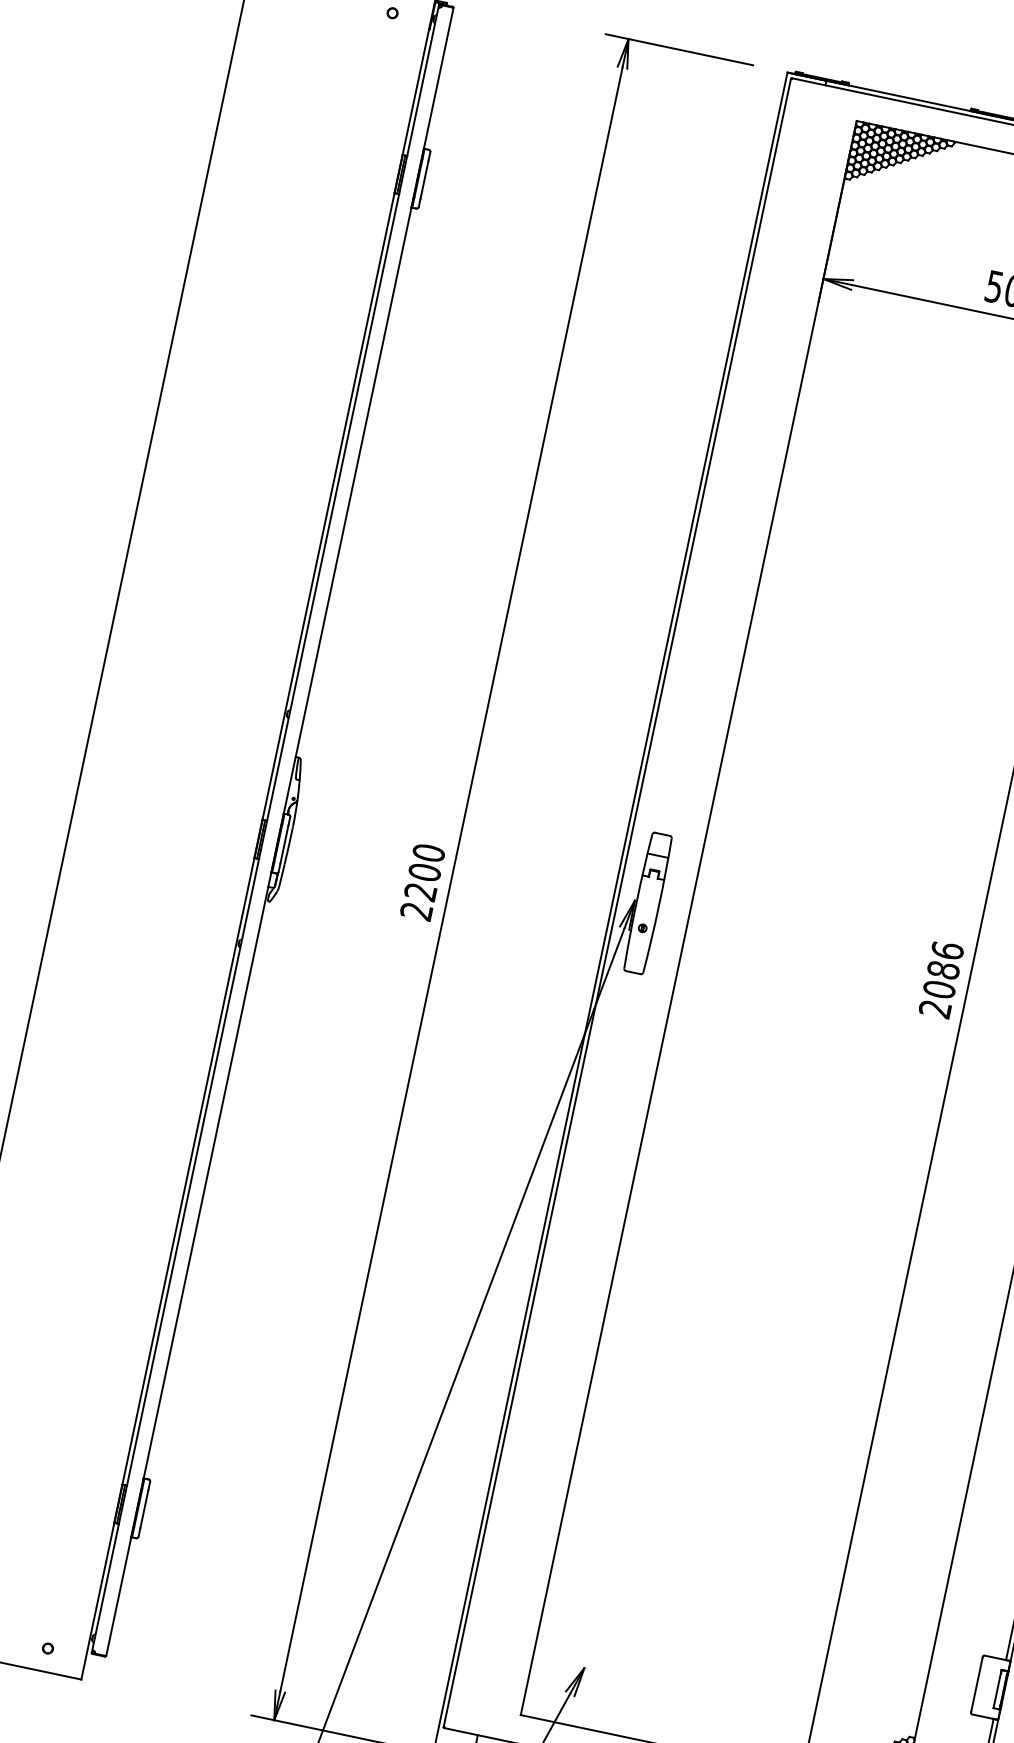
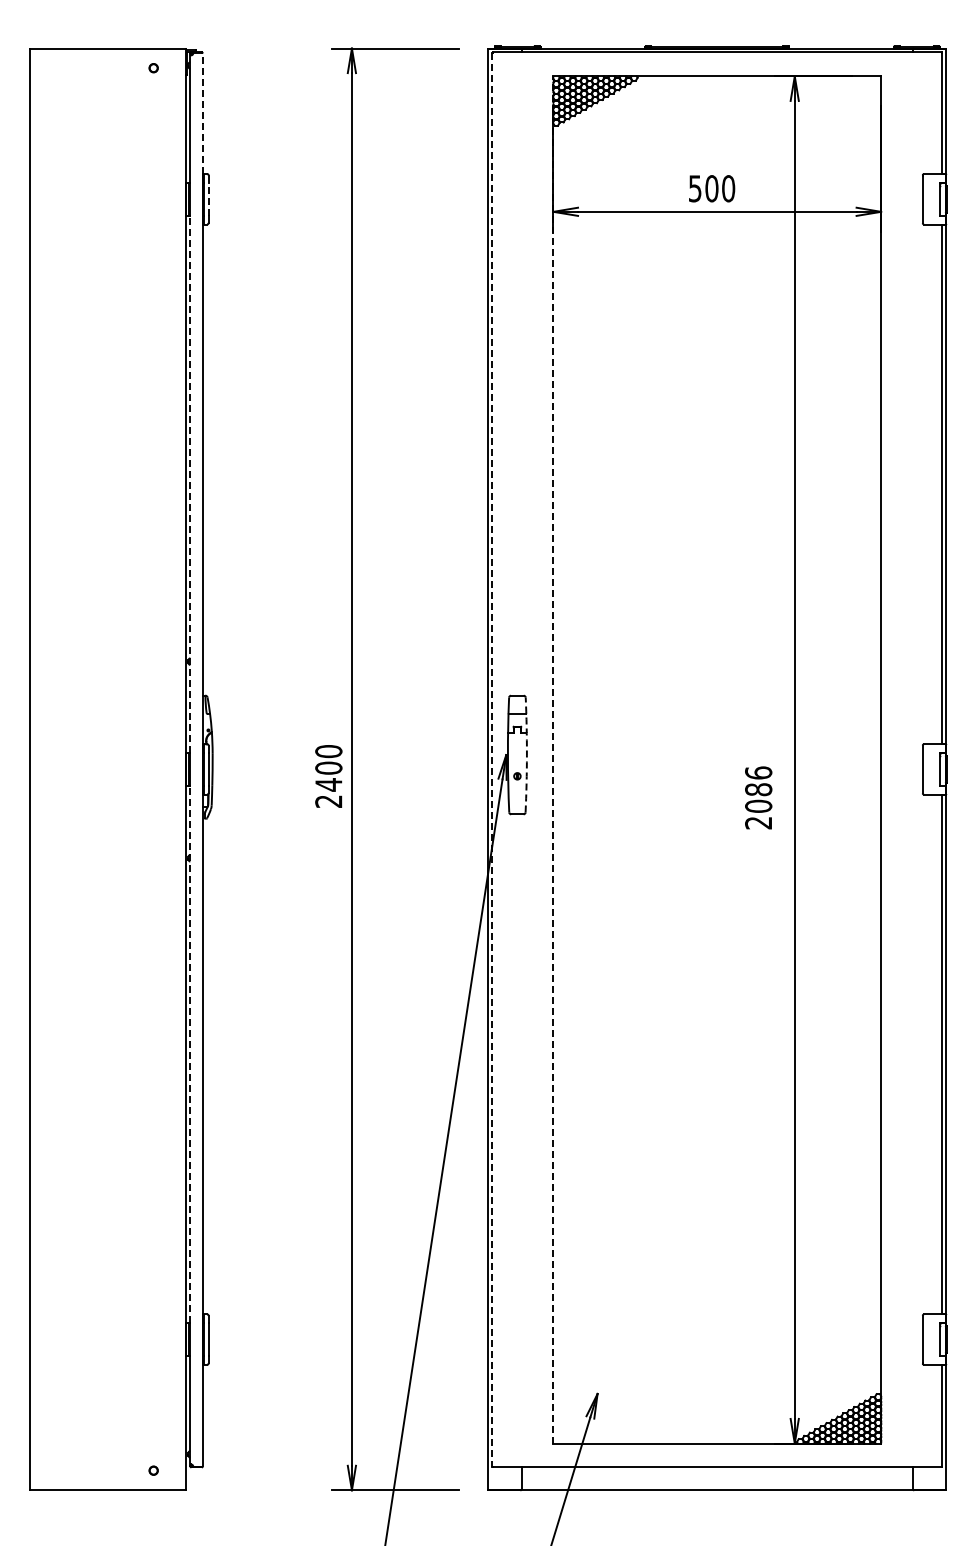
line: (438, 78) -> (202, 113), solid -> dashed
line: (424, 178) -> (208, 198), solid -> dashed
line: (333, 507) -> (190, 484), solid -> dashed
text: (420, 891) -> (328, 784), 2200 -> 2400
line: (617, 902) -> (492, 759), solid -> dashed
arc: (658, 906) -> (526, 755), solid -> dashed
line: (688, 917) -> (553, 759), solid -> dashed
text: (941, 979) -> (758, 797), moved
line: (193, 1172) -> (190, 1054), solid -> dashed

